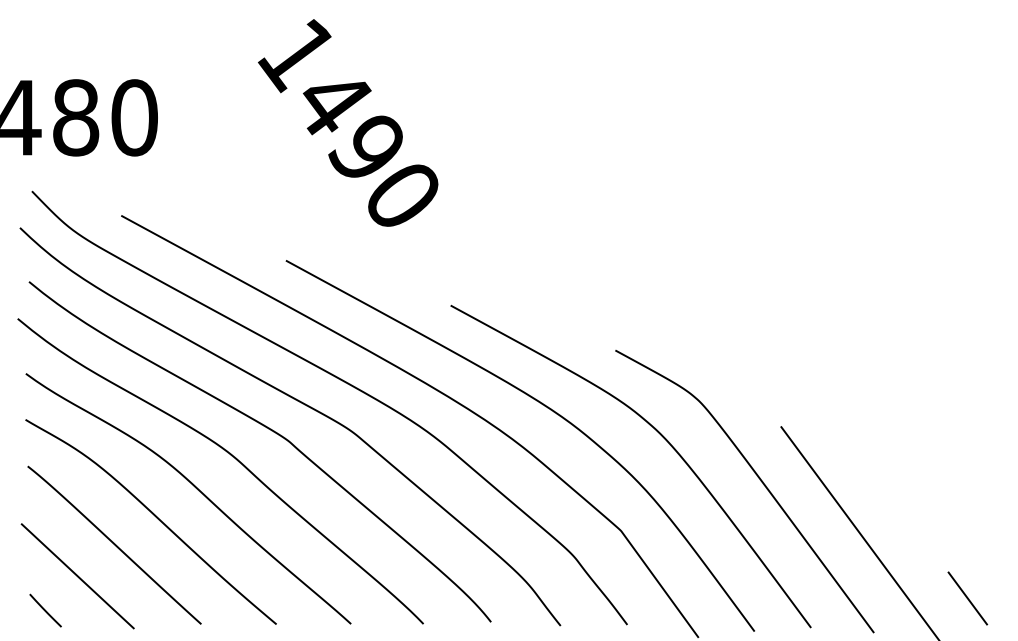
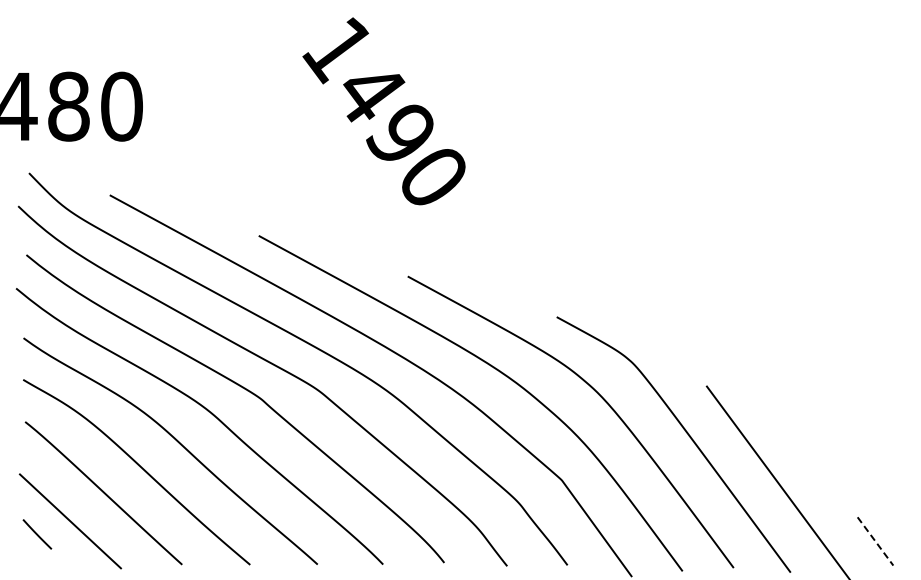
text: (347, 123) -> (383, 111), moved
line: (967, 598) -> (875, 541), solid -> dashed
line: (45, 610) -> (37, 534), moved

